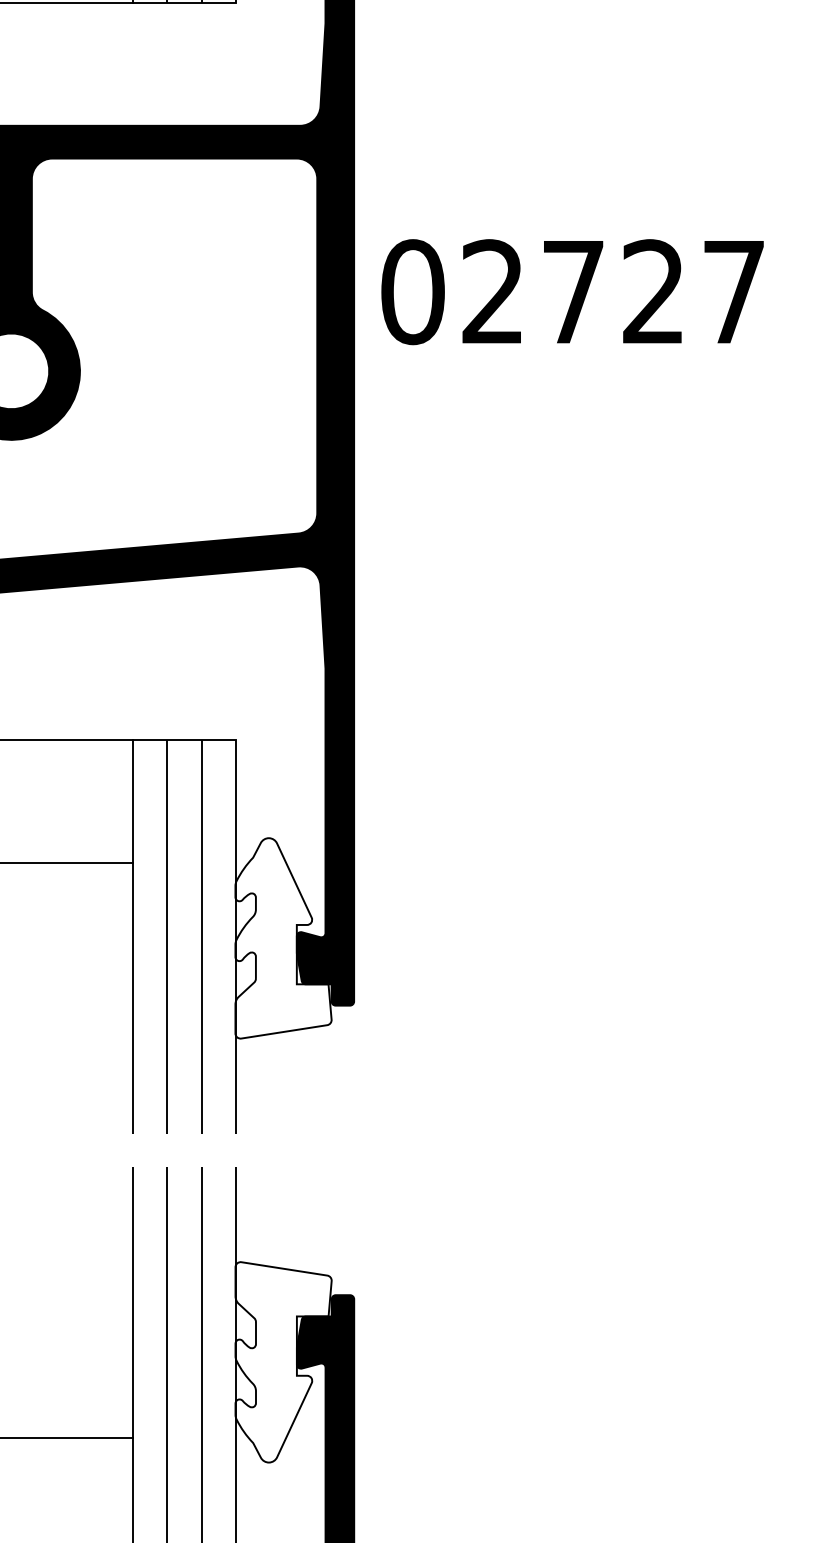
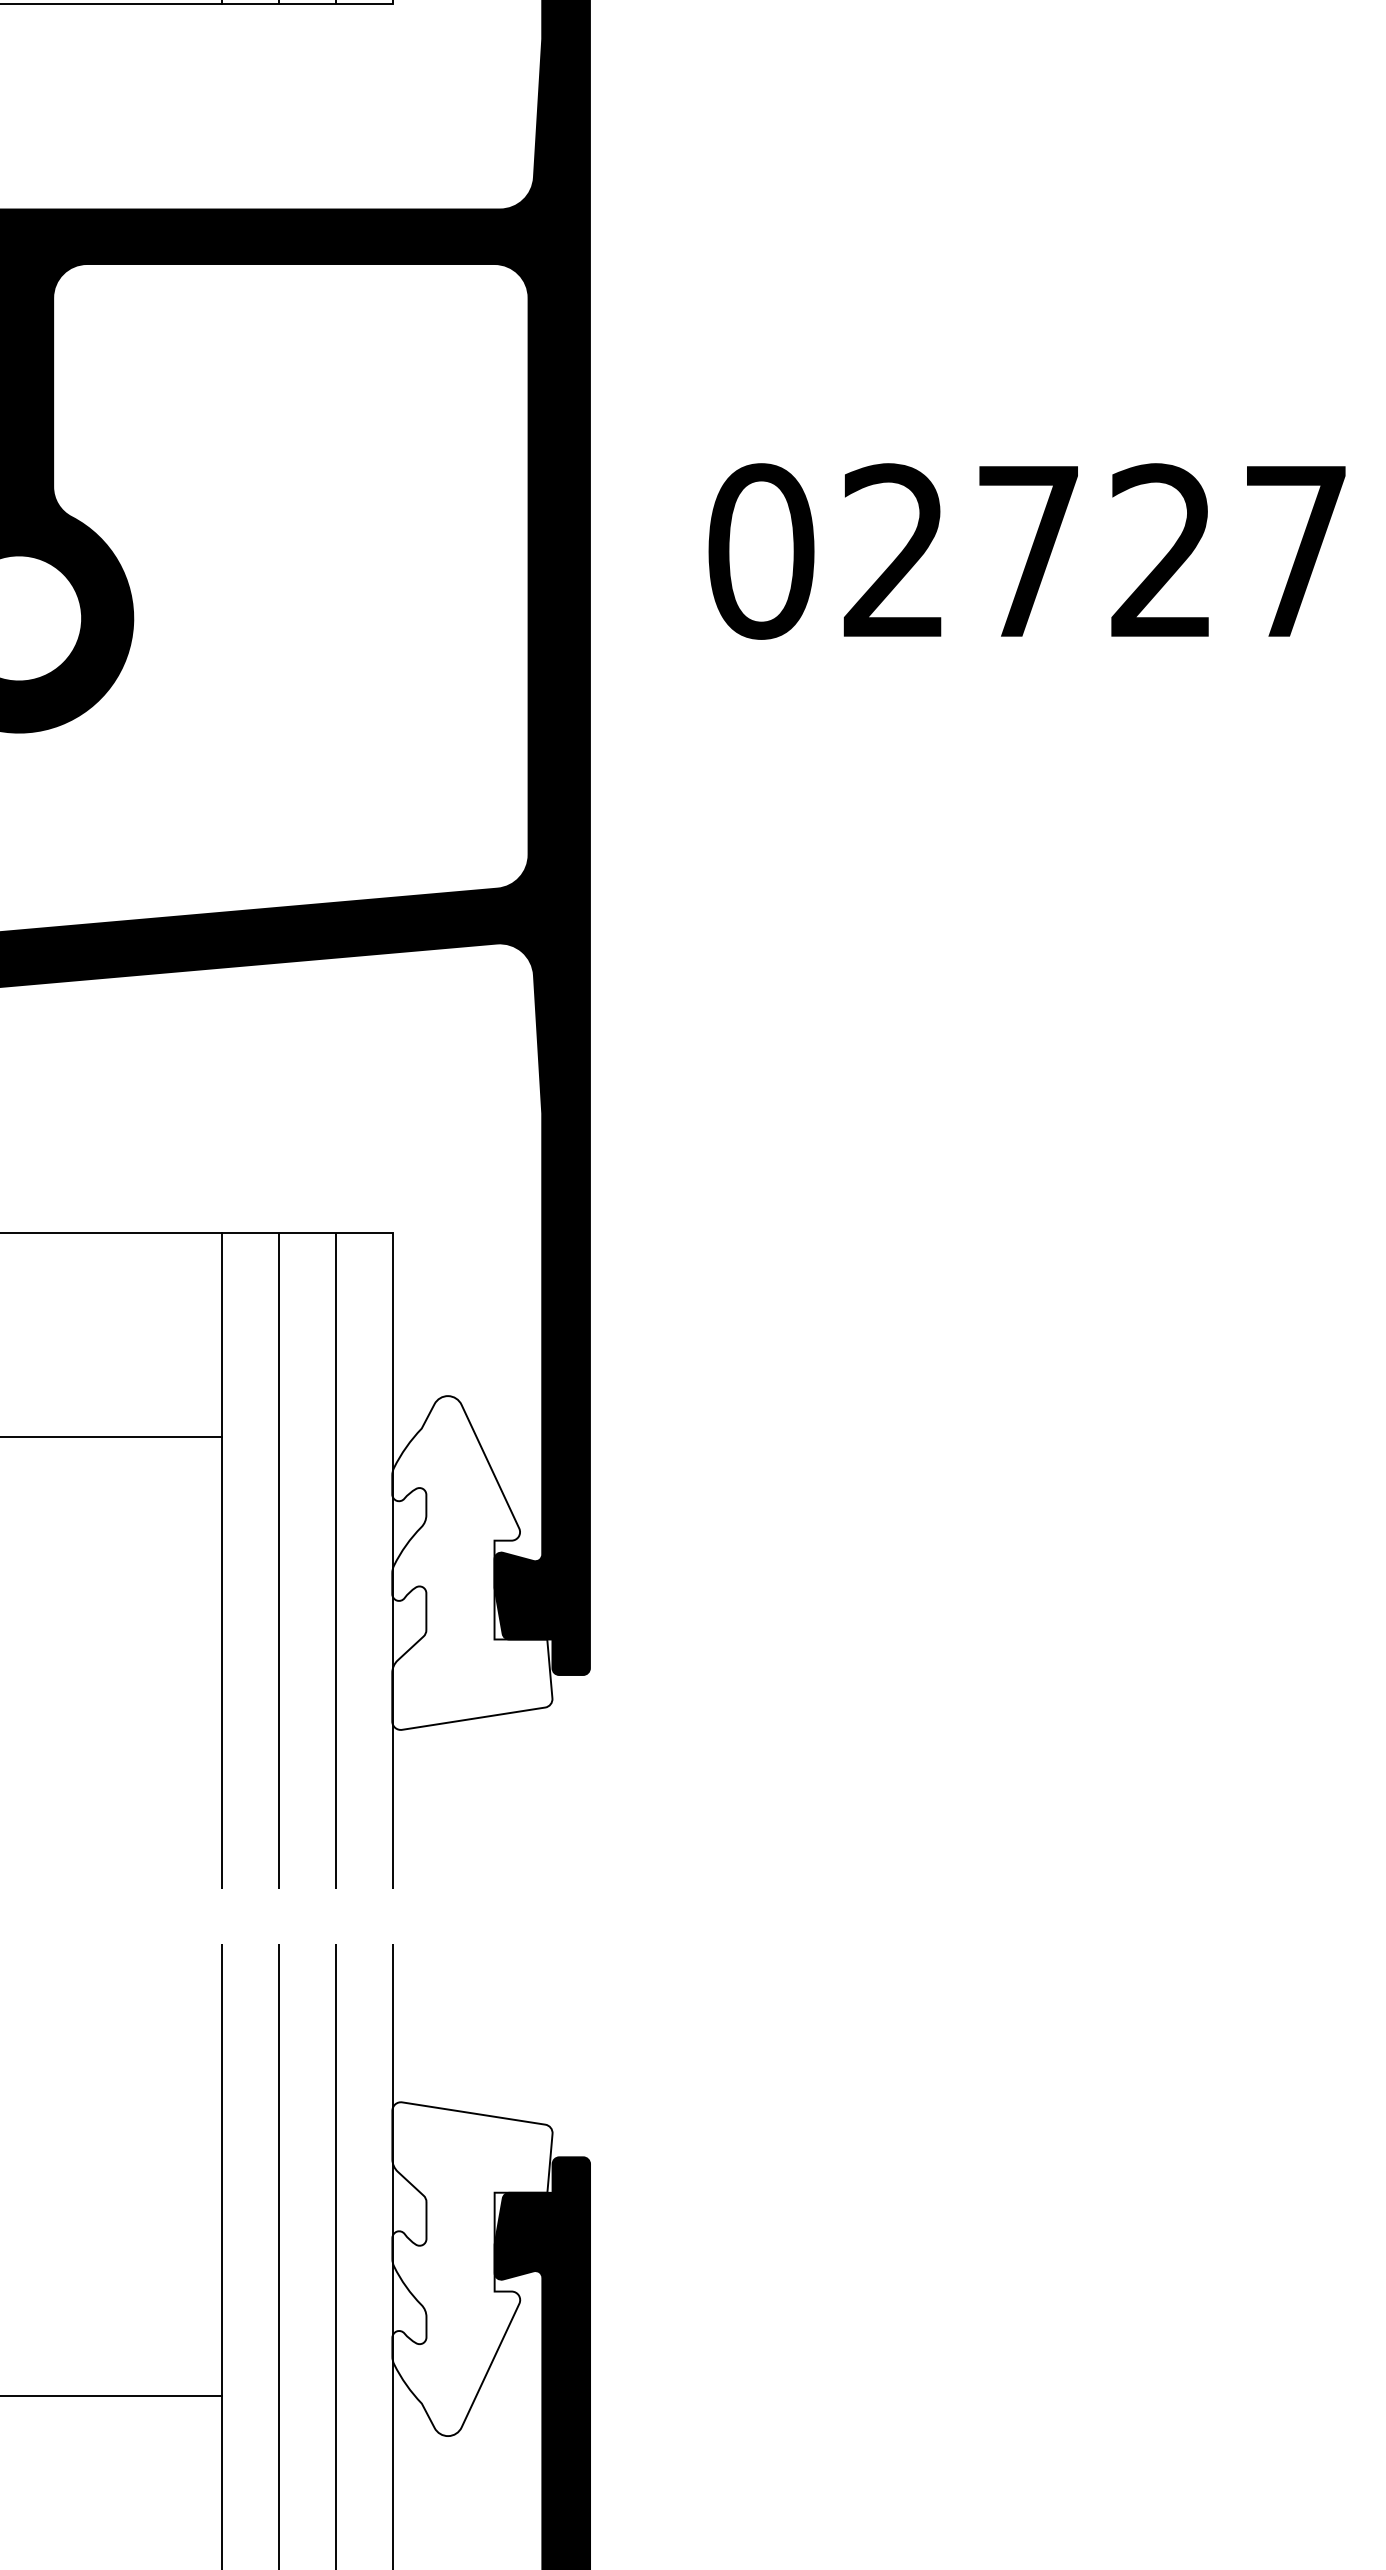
text: (572, 292) -> (1026, 552), moved

